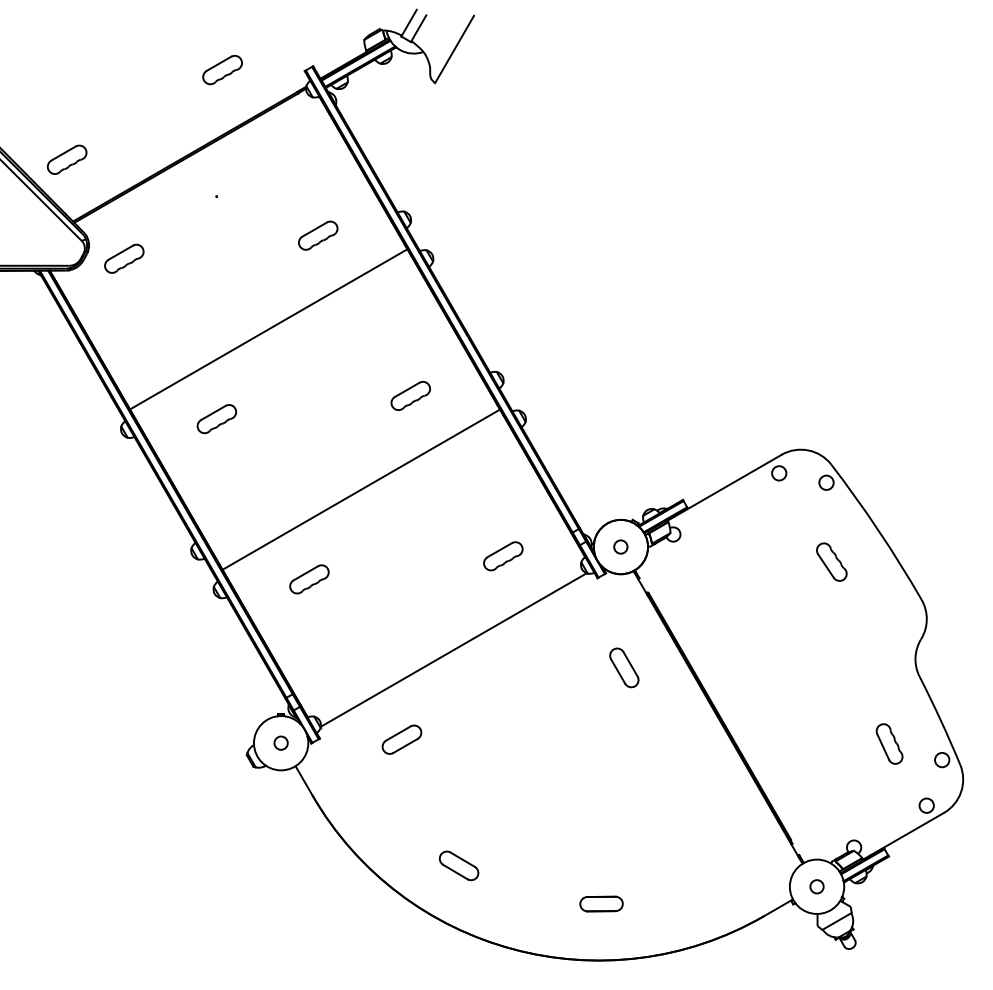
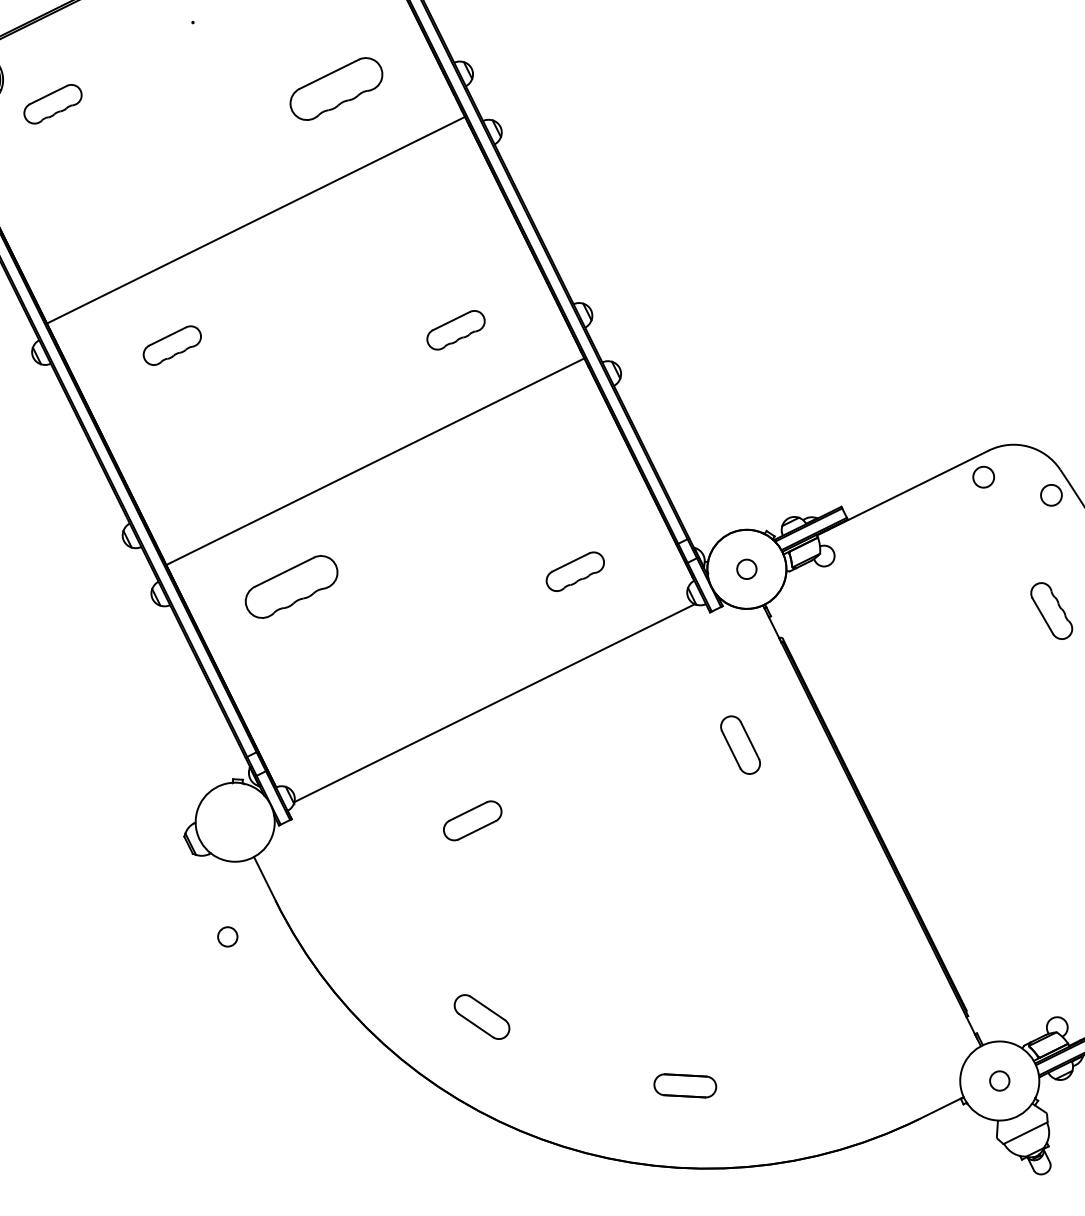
part: (318, 235) -> (337, 88), size x1.6
part: (309, 579) -> (291, 587), size x1.6
part: (401, 739) -> (472, 820), moved
circle: (280, 742) -> (226, 935), moved

